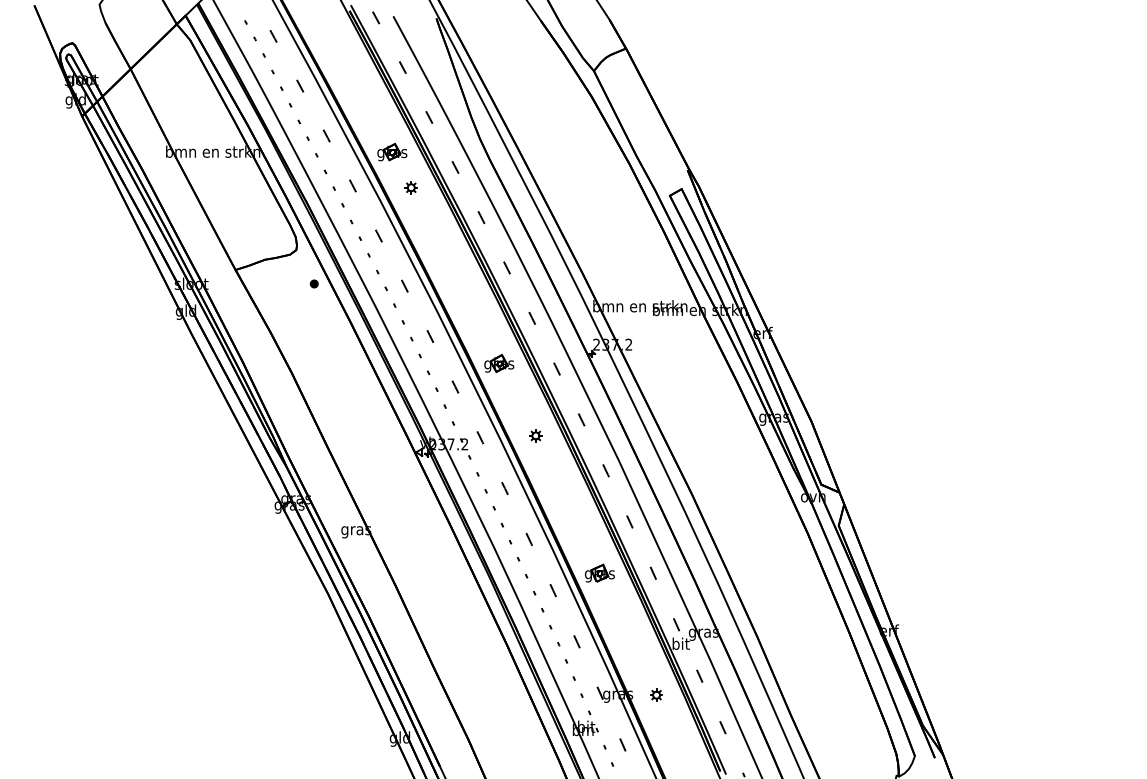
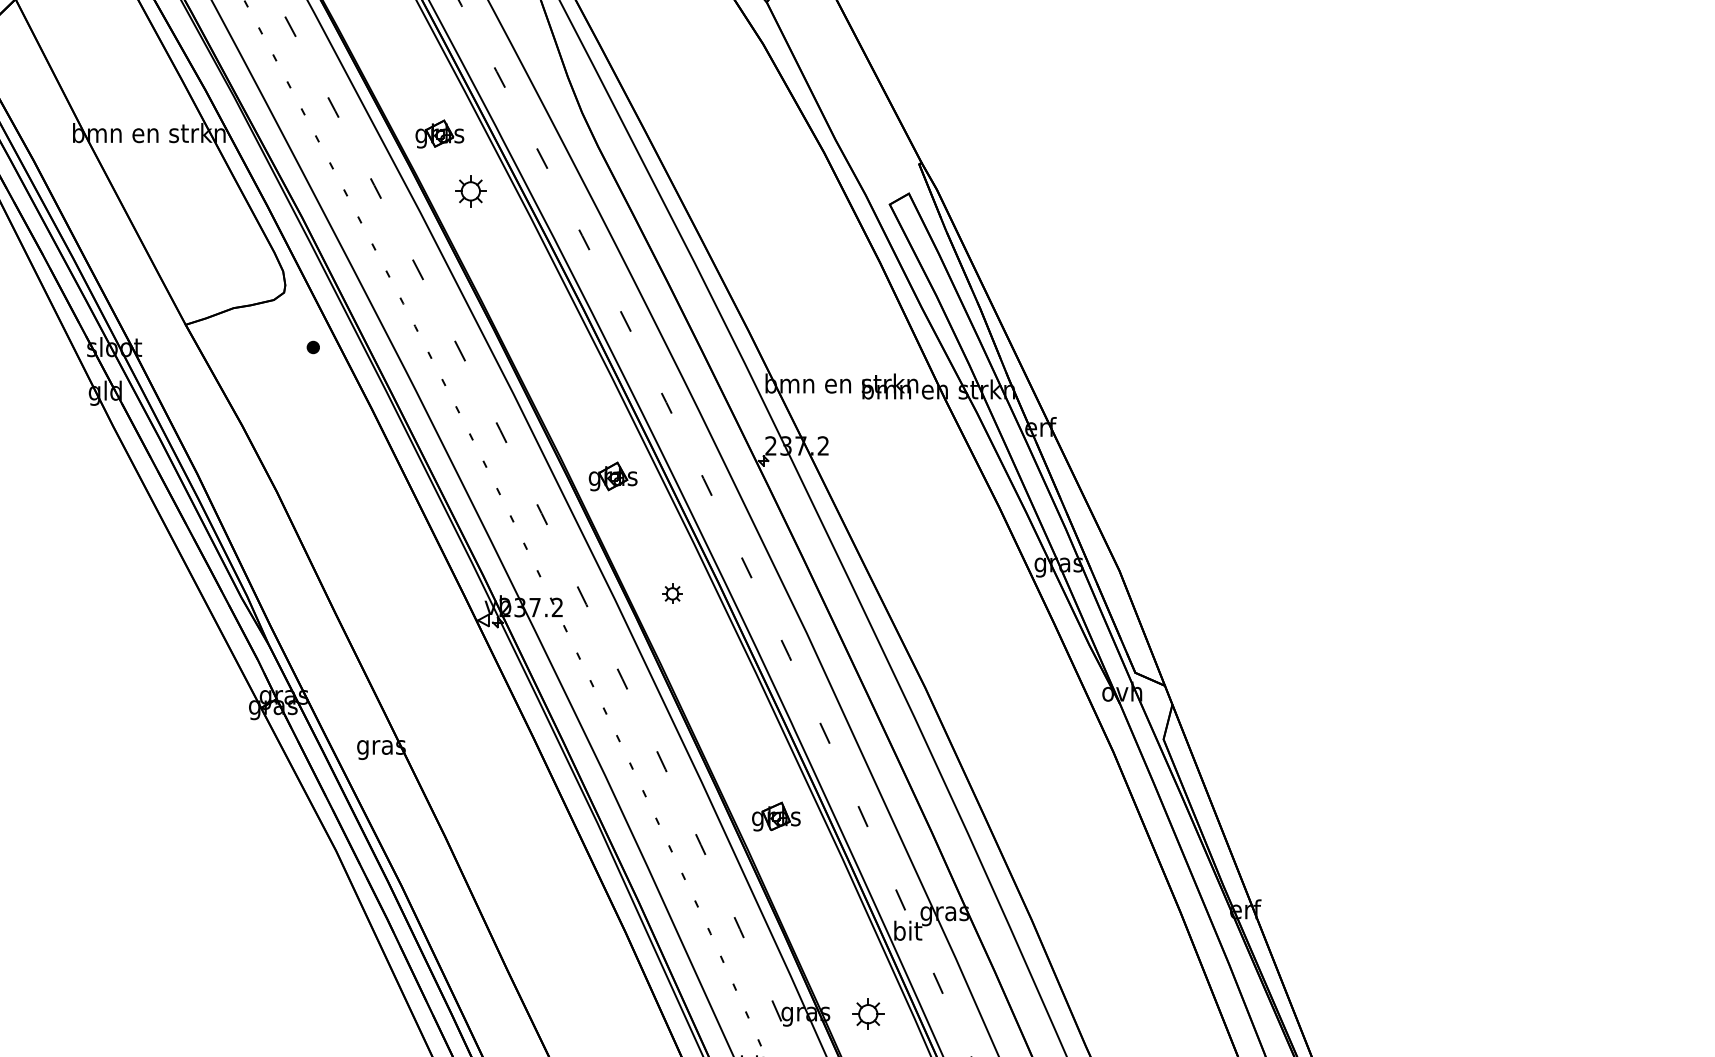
part: (410, 187) -> (469, 191), size x1.6
part: (656, 694) -> (868, 1013), size x1.6

